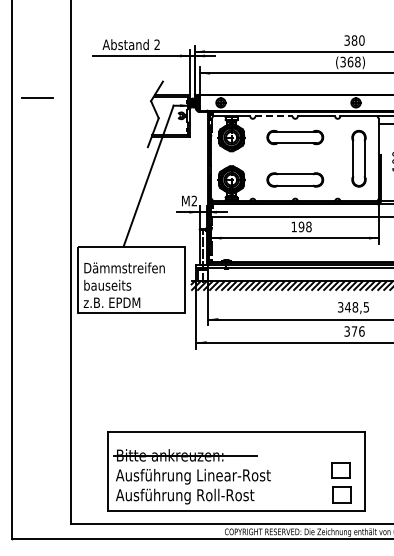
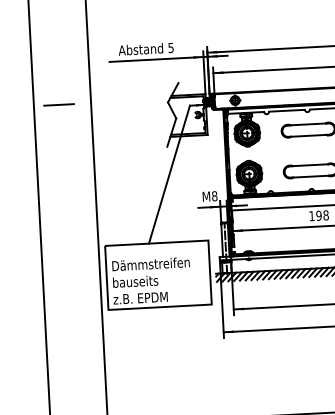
text: (156, 44) -> (170, 47), 2 -> 5
line: (274, 116) -> (287, 110), dashed -> solid
text: (194, 200) -> (214, 195), 2 -> 8

